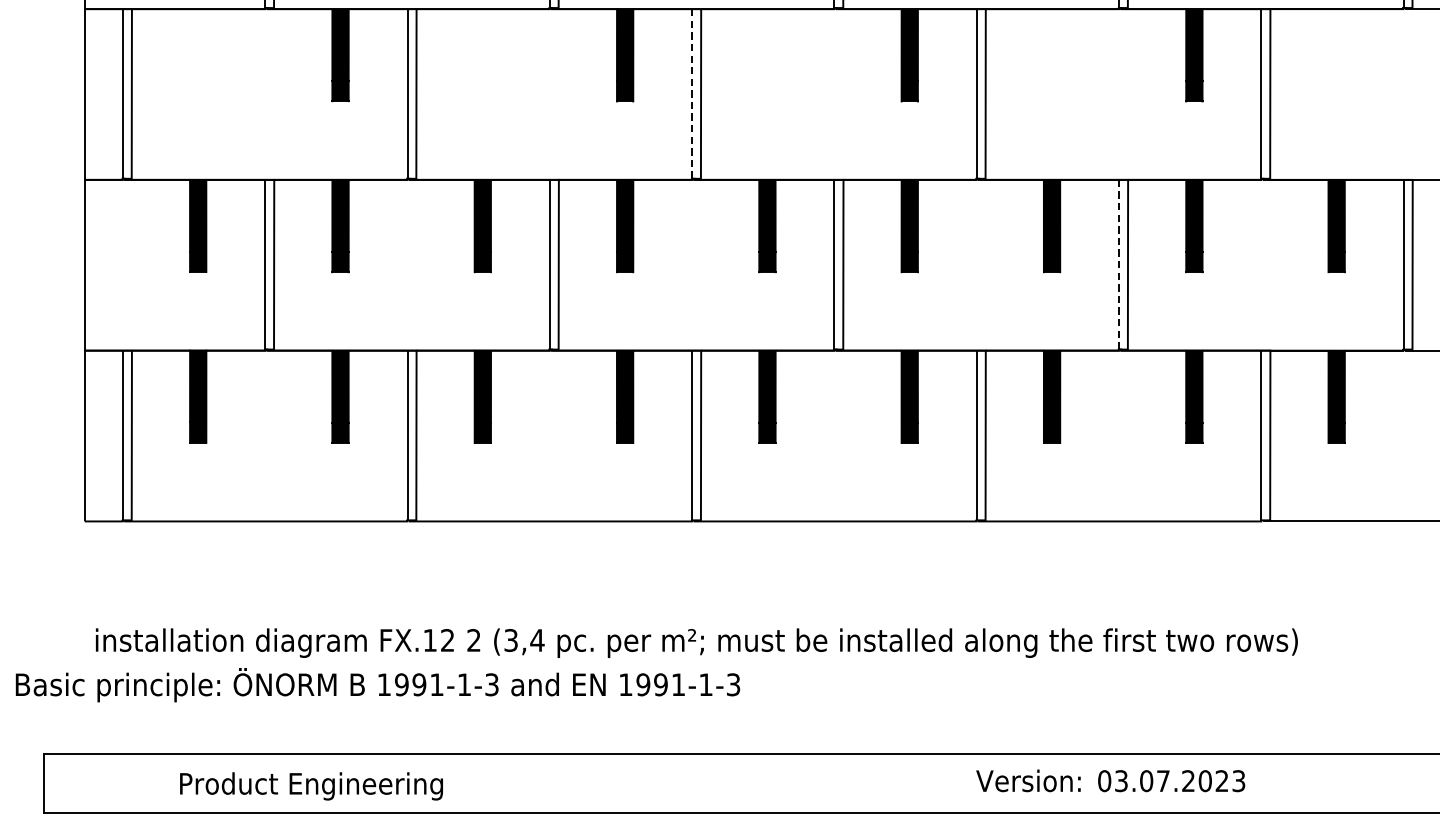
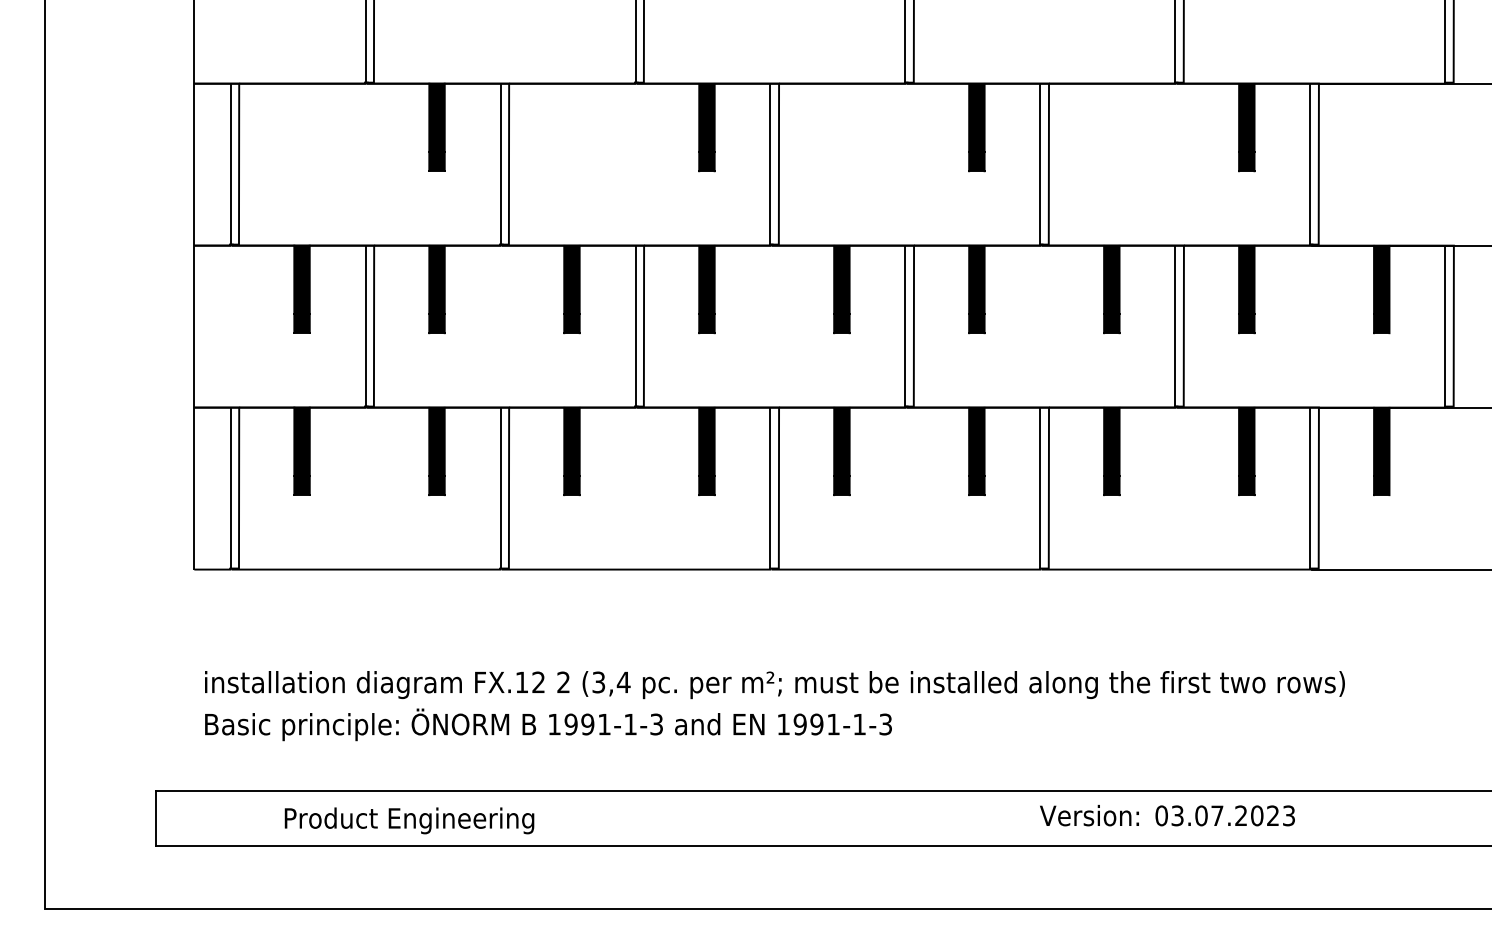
line: (692, 94) -> (770, 164), dashed -> solid
line: (1119, 265) -> (1175, 326), dashed -> solid
text: (377, 684) -> (548, 724), moved

